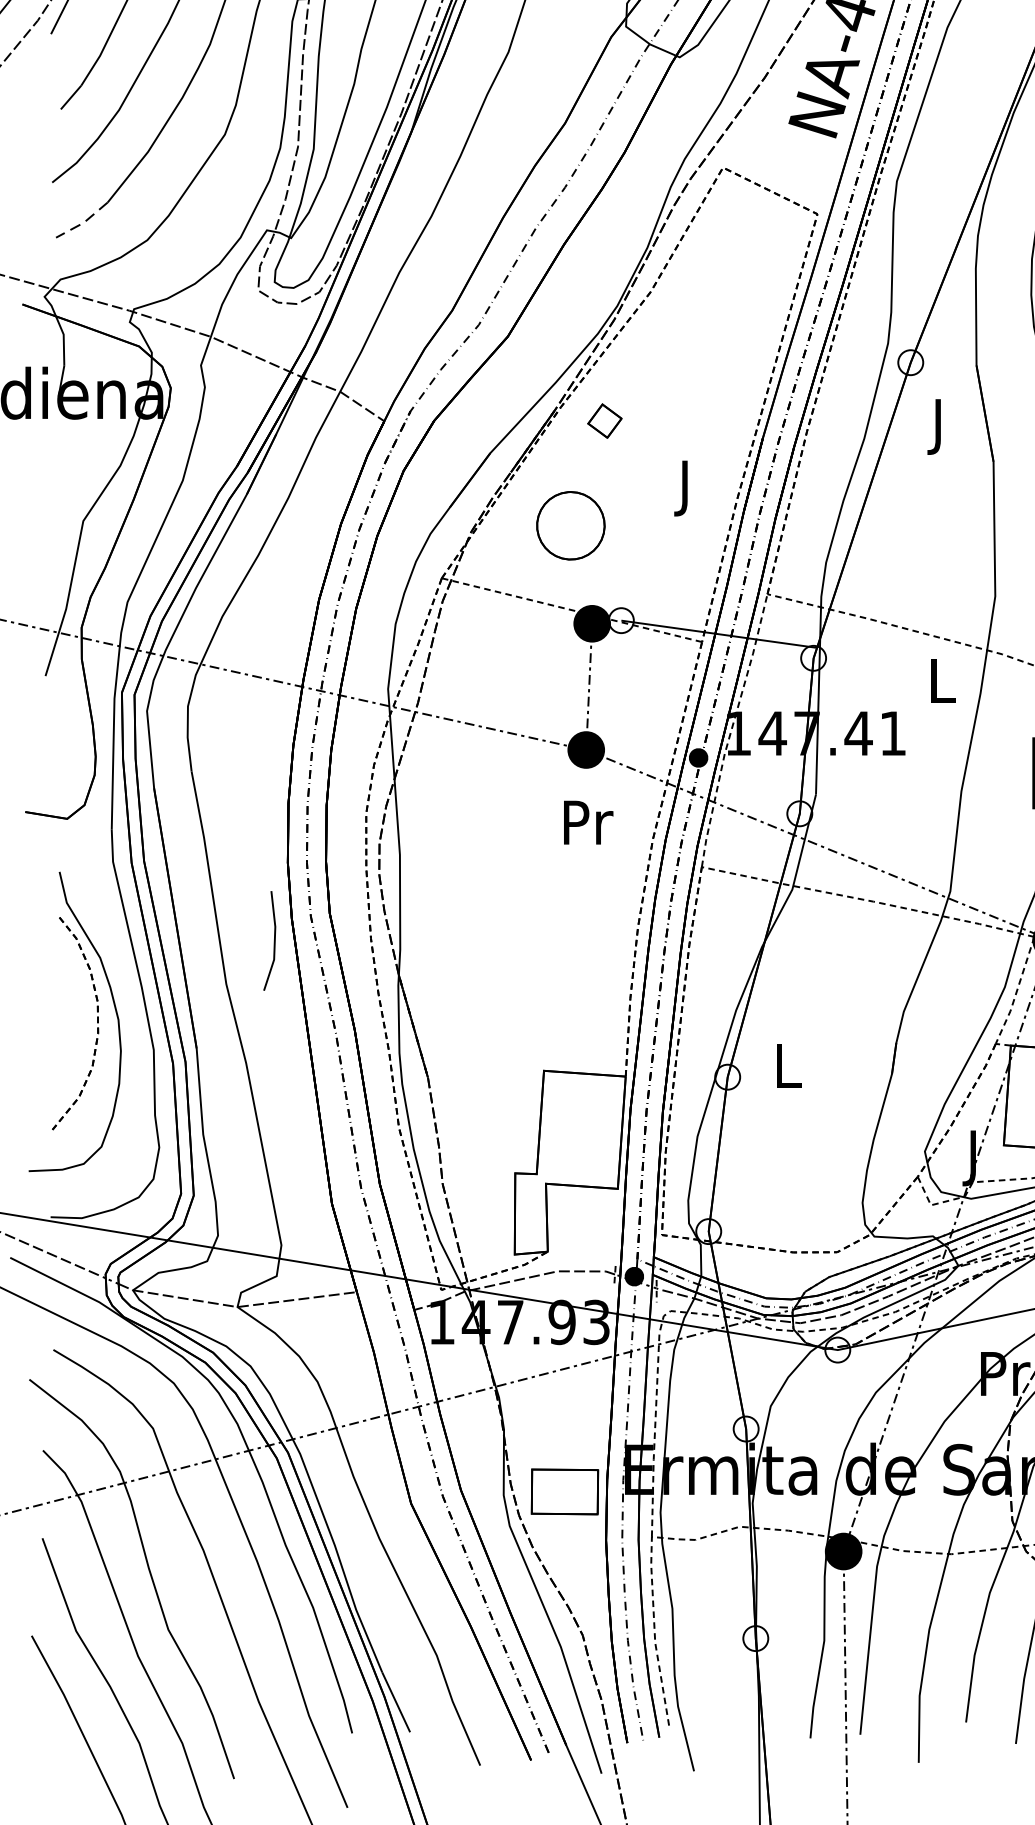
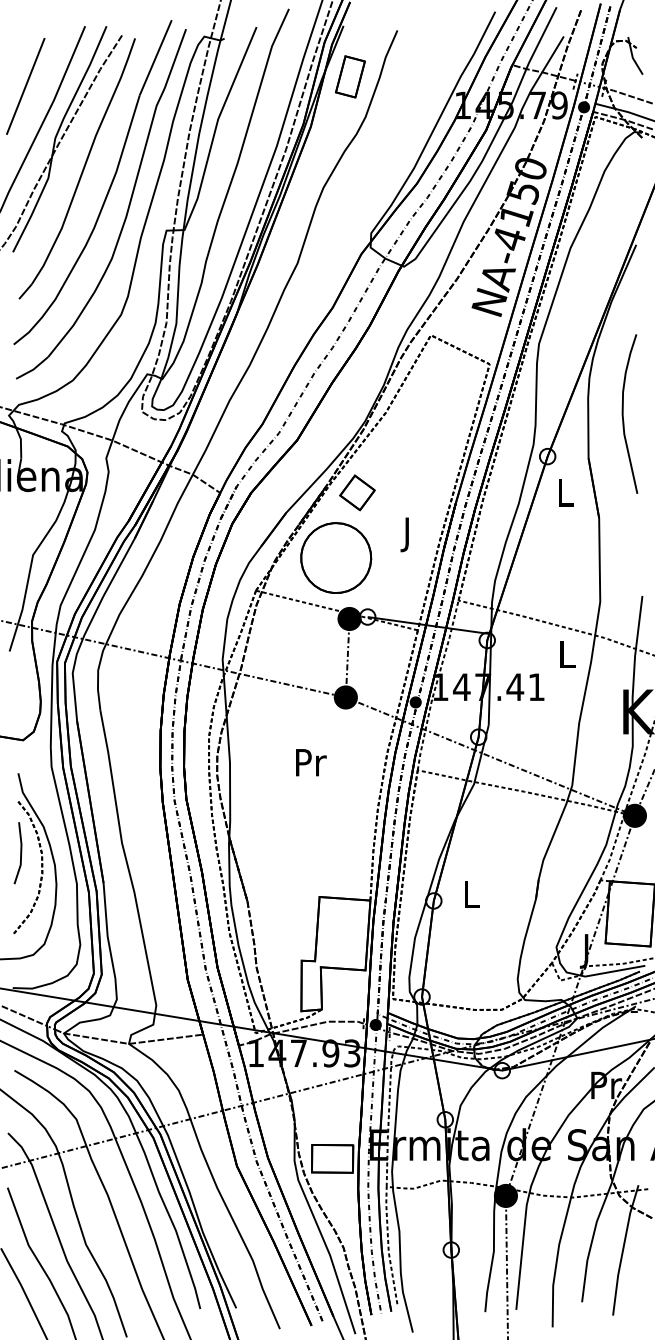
line: (83, 222) -> (33, 369), dashed -> solid
part: (604, 420) -> (357, 492), size x1.67
text: (939, 426) -> (565, 496), J -> L
part: (571, 524) -> (336, 557), size x1.67
text: (588, 822) -> (311, 762), moved
line: (273, 941) -> (20, 853), moved

